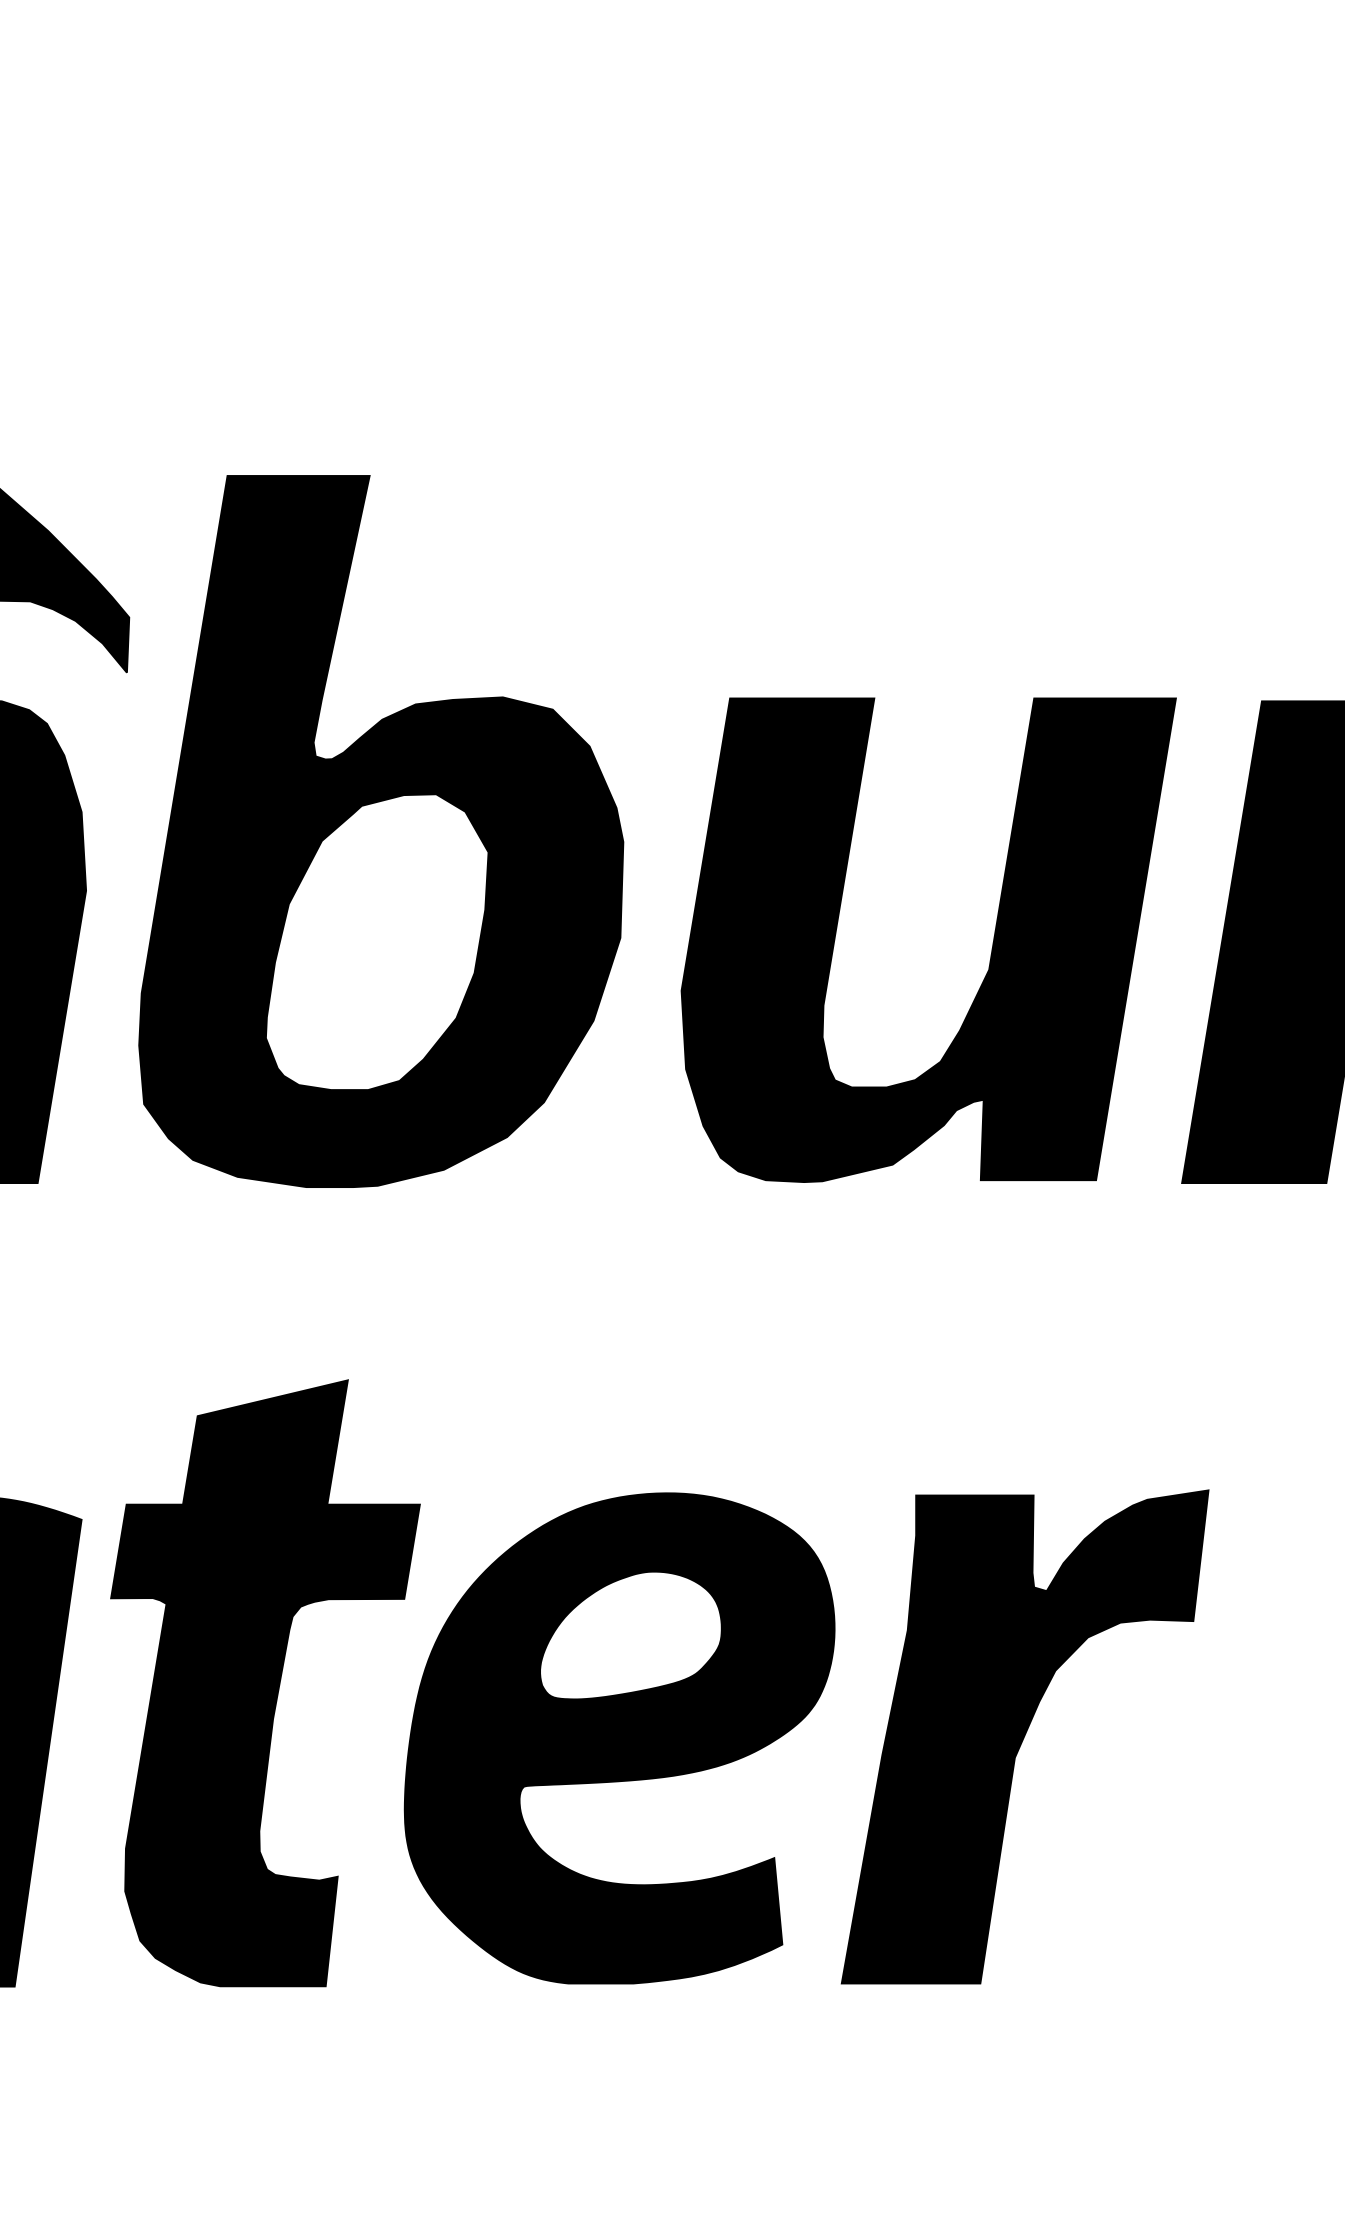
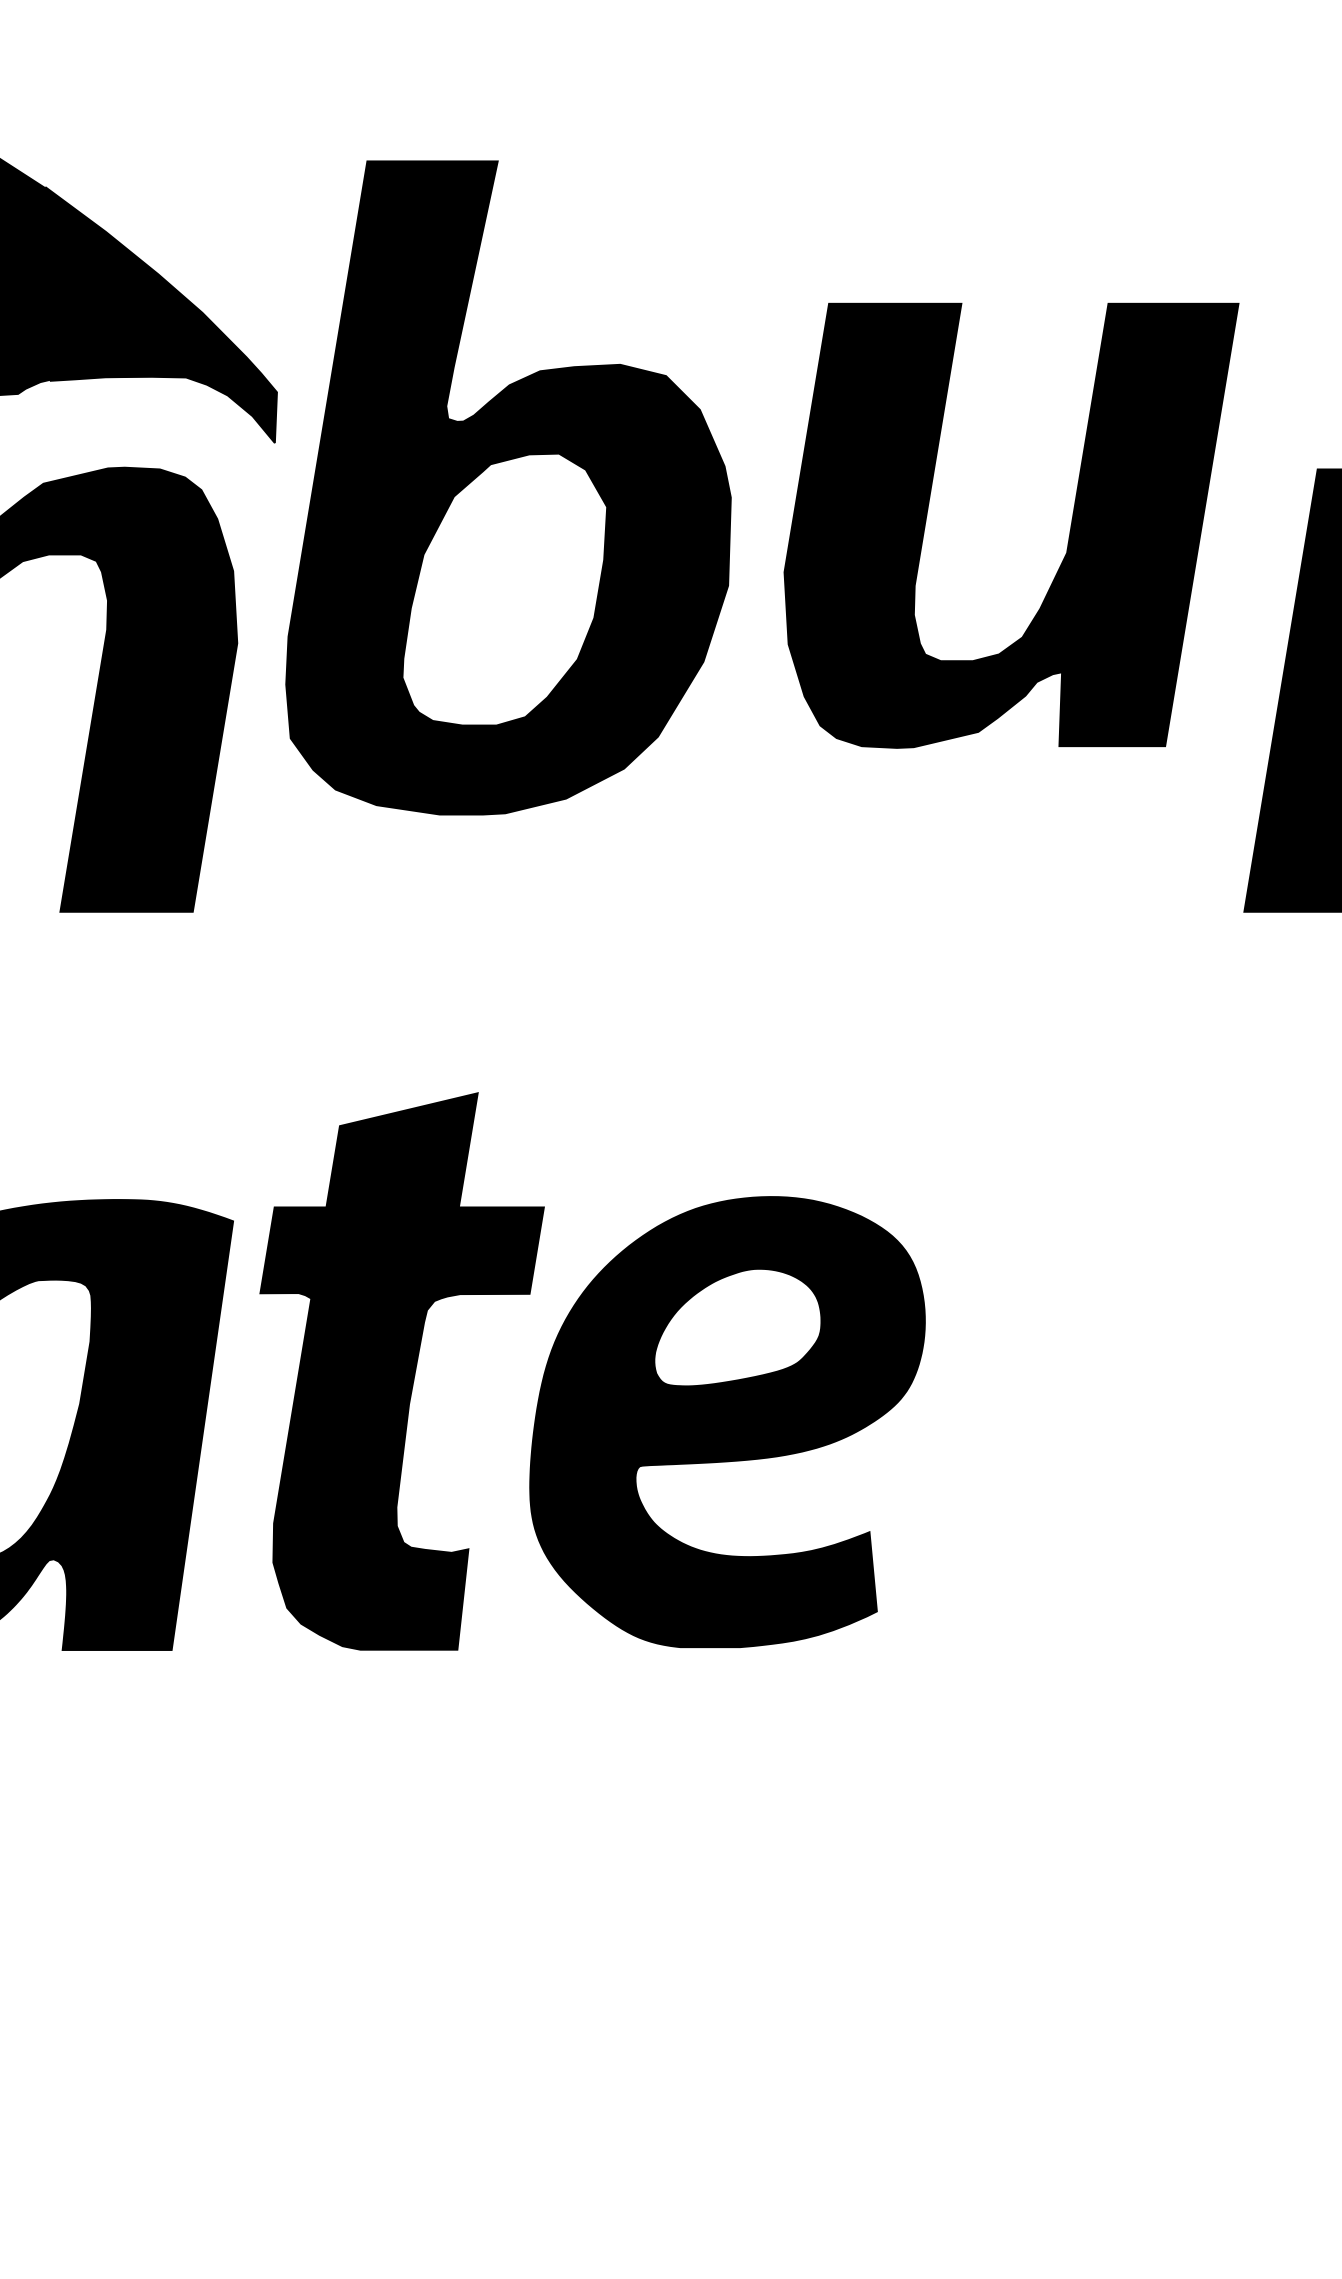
part: (381, 831) -> (508, 487), moved
part: (990, 952) -> (1068, 537), moved
fill: (1024, 1736) -> (1099, 1420), removed

